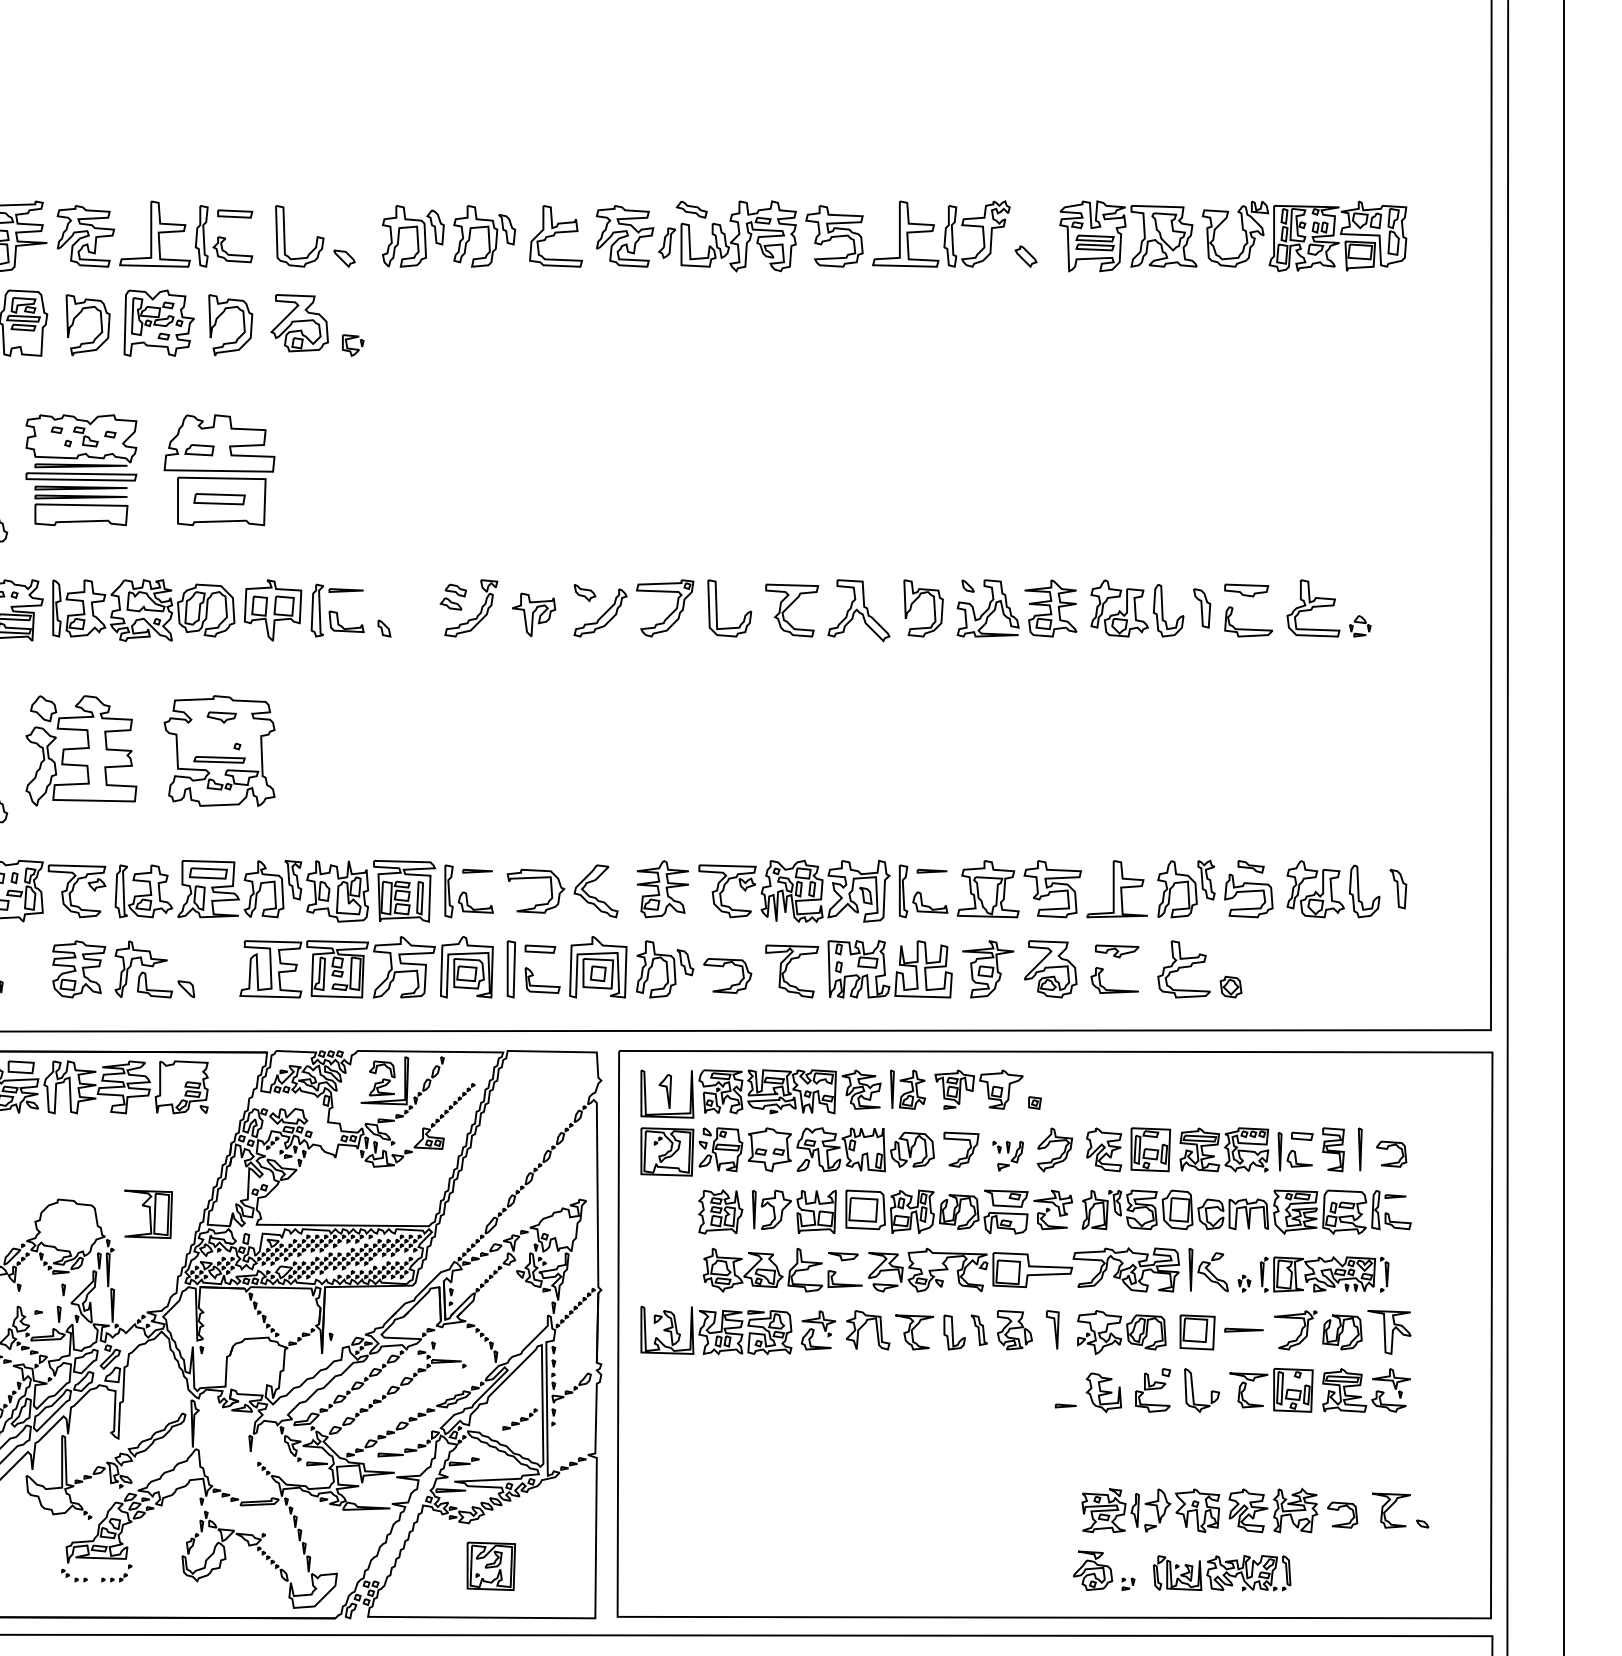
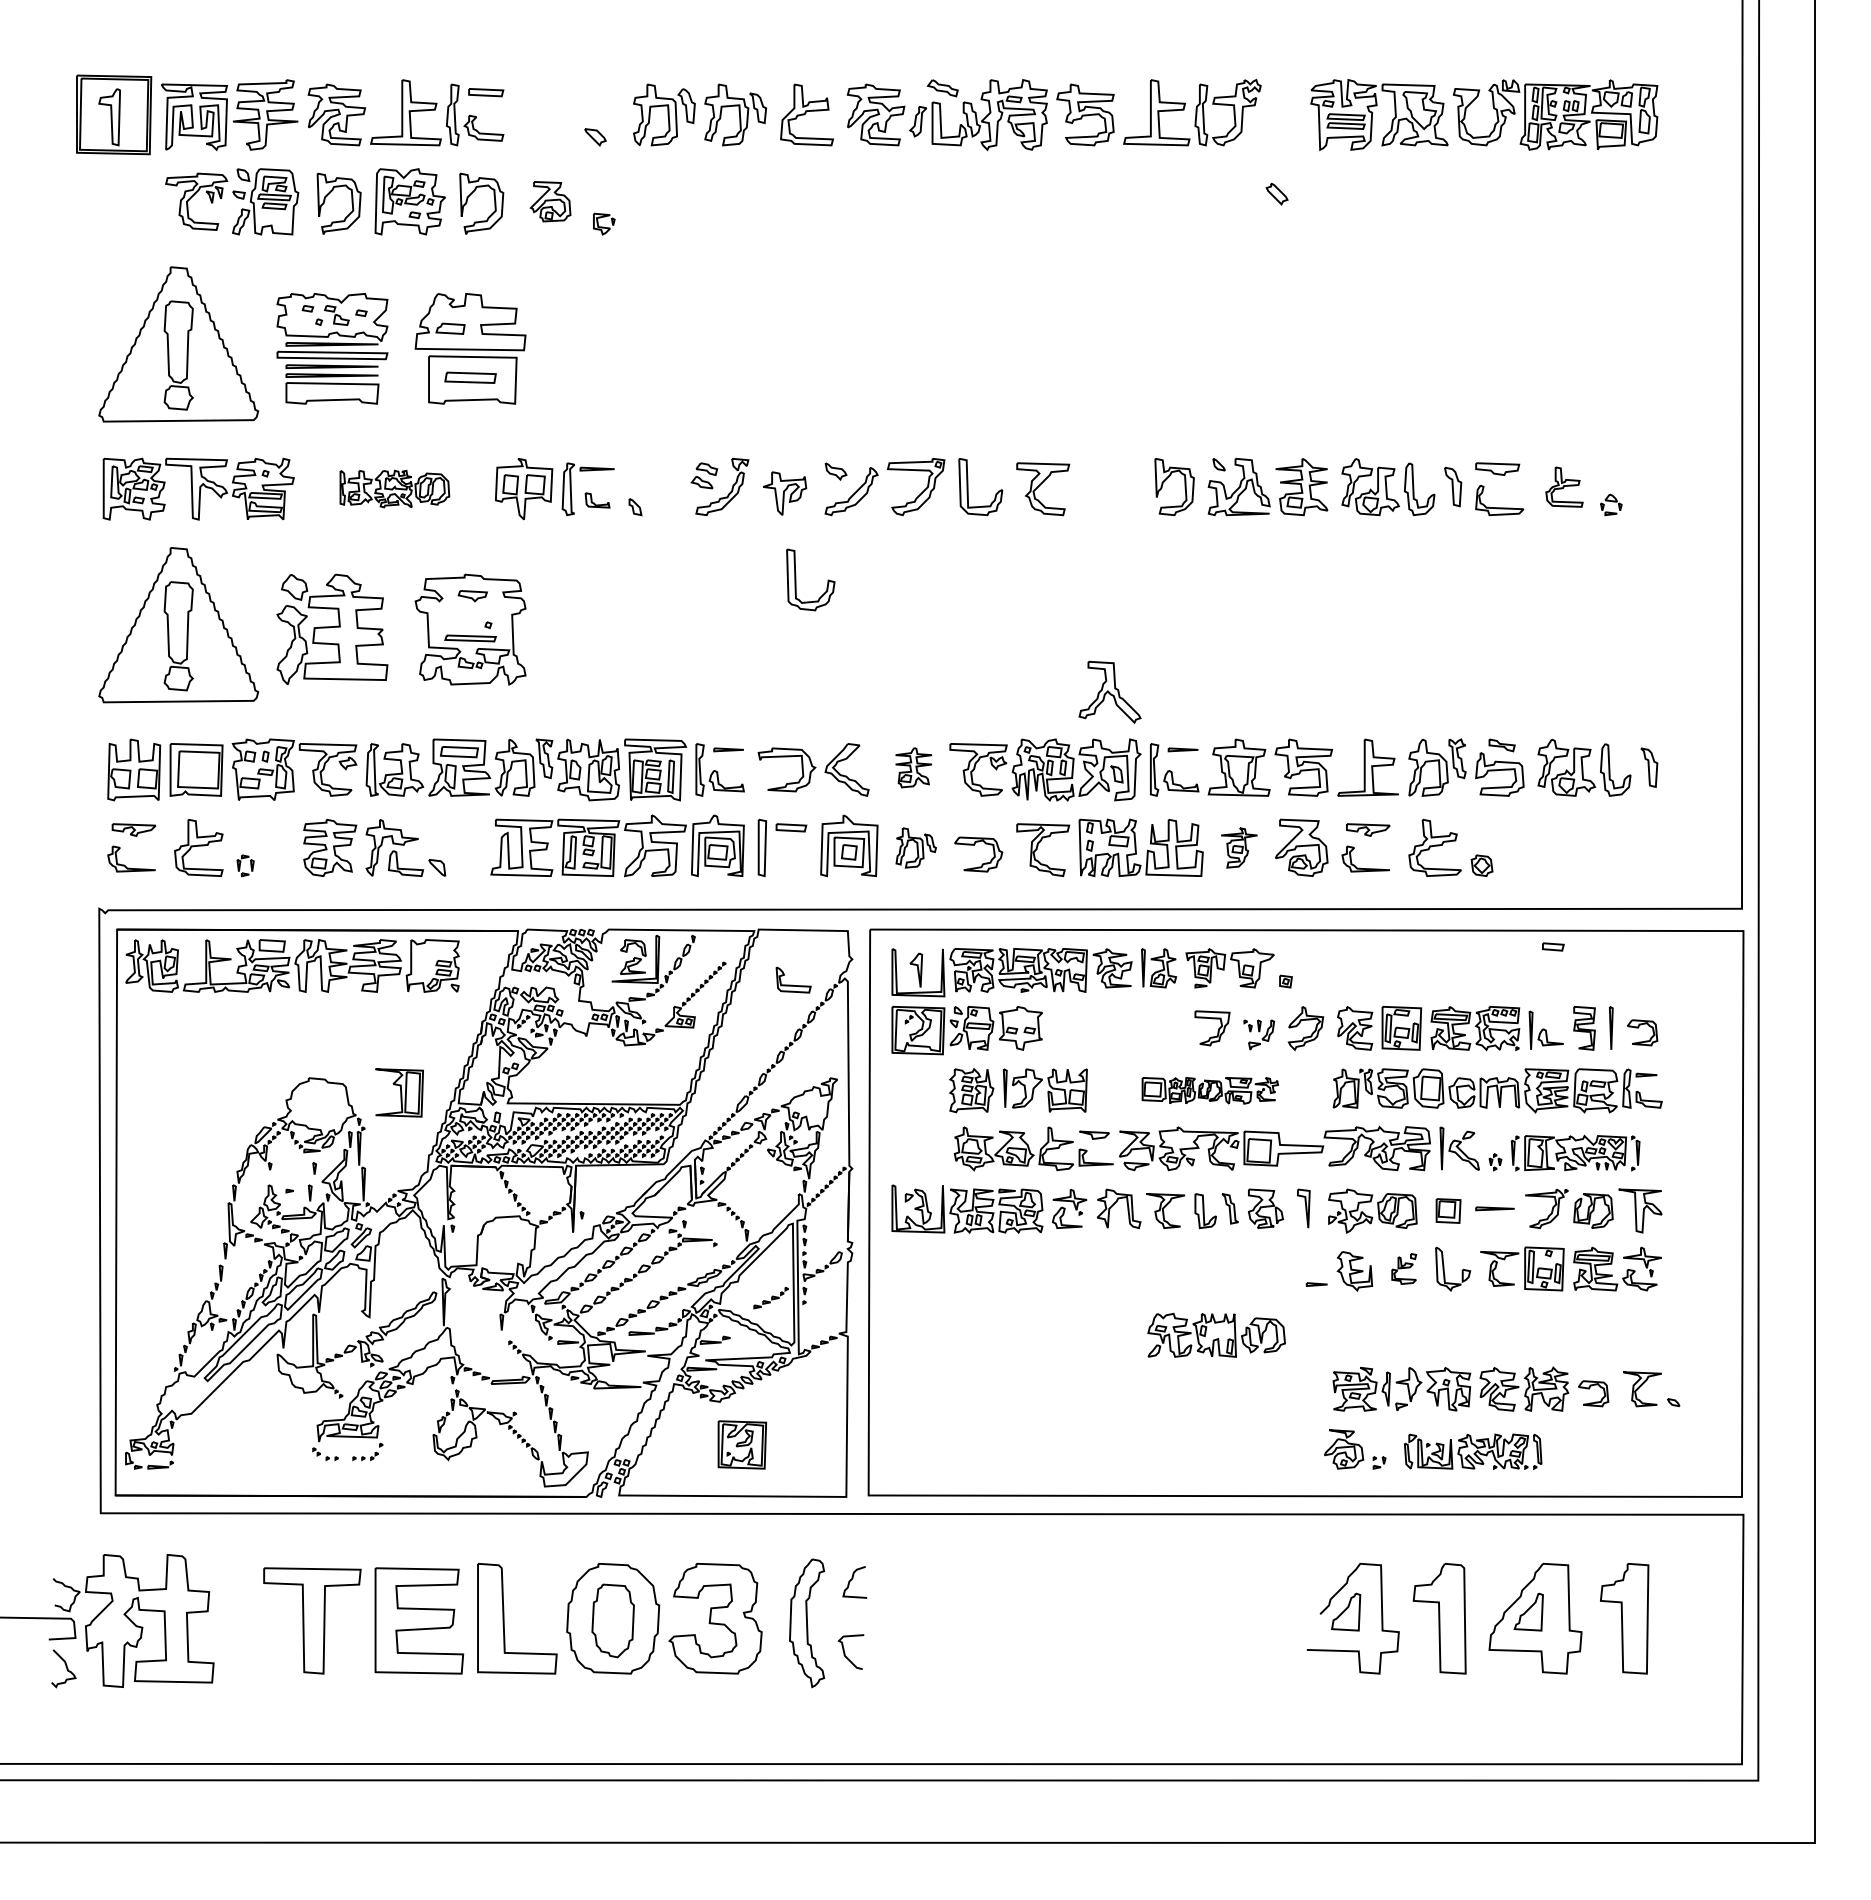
part: (285, 235) -> (796, 579), moved
part: (1025, 256) -> (1276, 194), moved
part: (299, 322) -> (550, 201), size x0.7
part: (1313, 608) -> (1564, 487), size x0.7
part: (143, 609) -> (394, 488), size x0.6
part: (858, 609) -> (1109, 691), moved
part: (346, 621) -> (597, 500), size x0.7
part: (662, 888) -> (913, 767), size x0.7
part: (665, 968) -> (916, 847), size x0.7
part: (988, 968) -> (1239, 847), size x0.7
part: (542, 979) -> (793, 979), moved
part: (1302, 1135) -> (1553, 946), moved
part: (865, 1148) -> (1216, 1334), moved
part: (959, 1211) -> (1210, 1090), size x0.6
part: (1197, 1331) -> (1448, 1210), size x0.7
part: (1153, 1389) -> (1404, 1268), size x0.7

